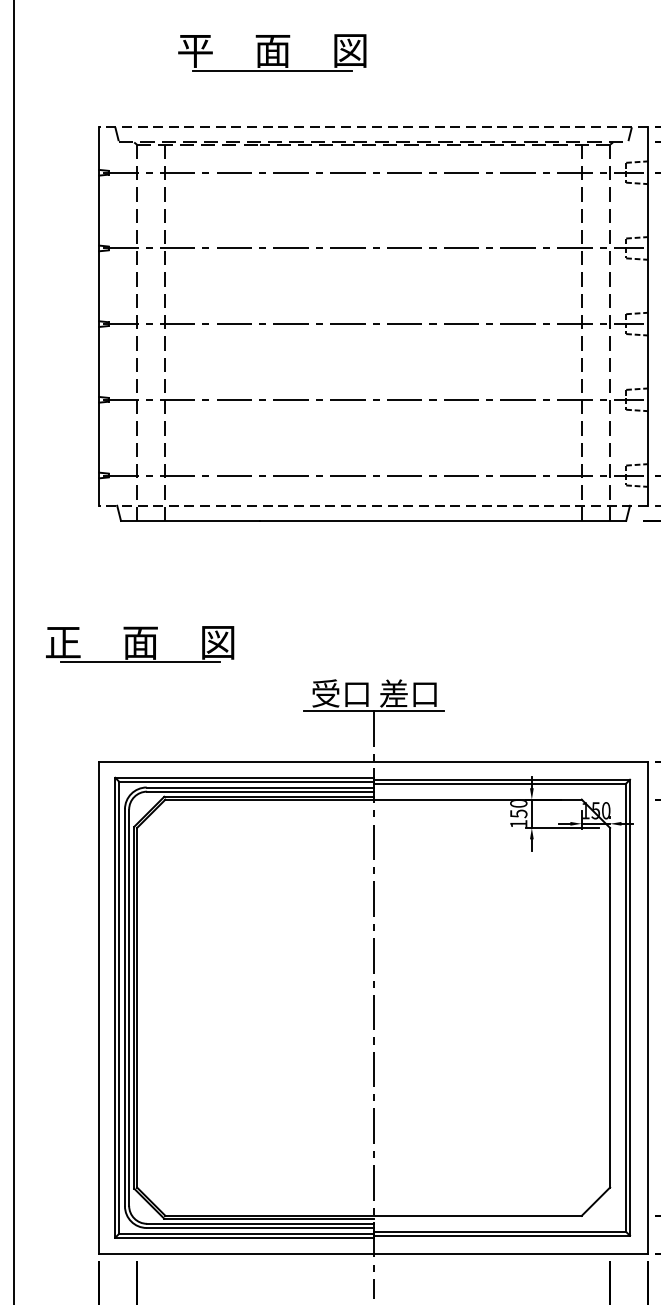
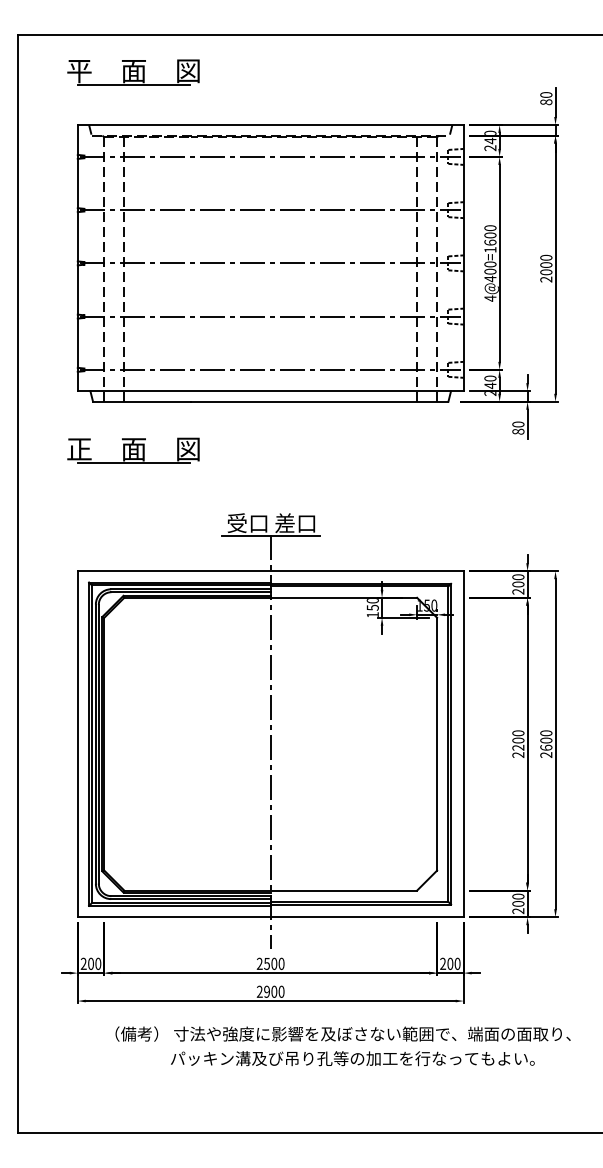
part: (272, 52) -> (133, 72), moved
line: (373, 126) -> (270, 124), dashed -> solid
line: (373, 506) -> (270, 391), dashed -> solid
part: (140, 644) -> (133, 450), moved

